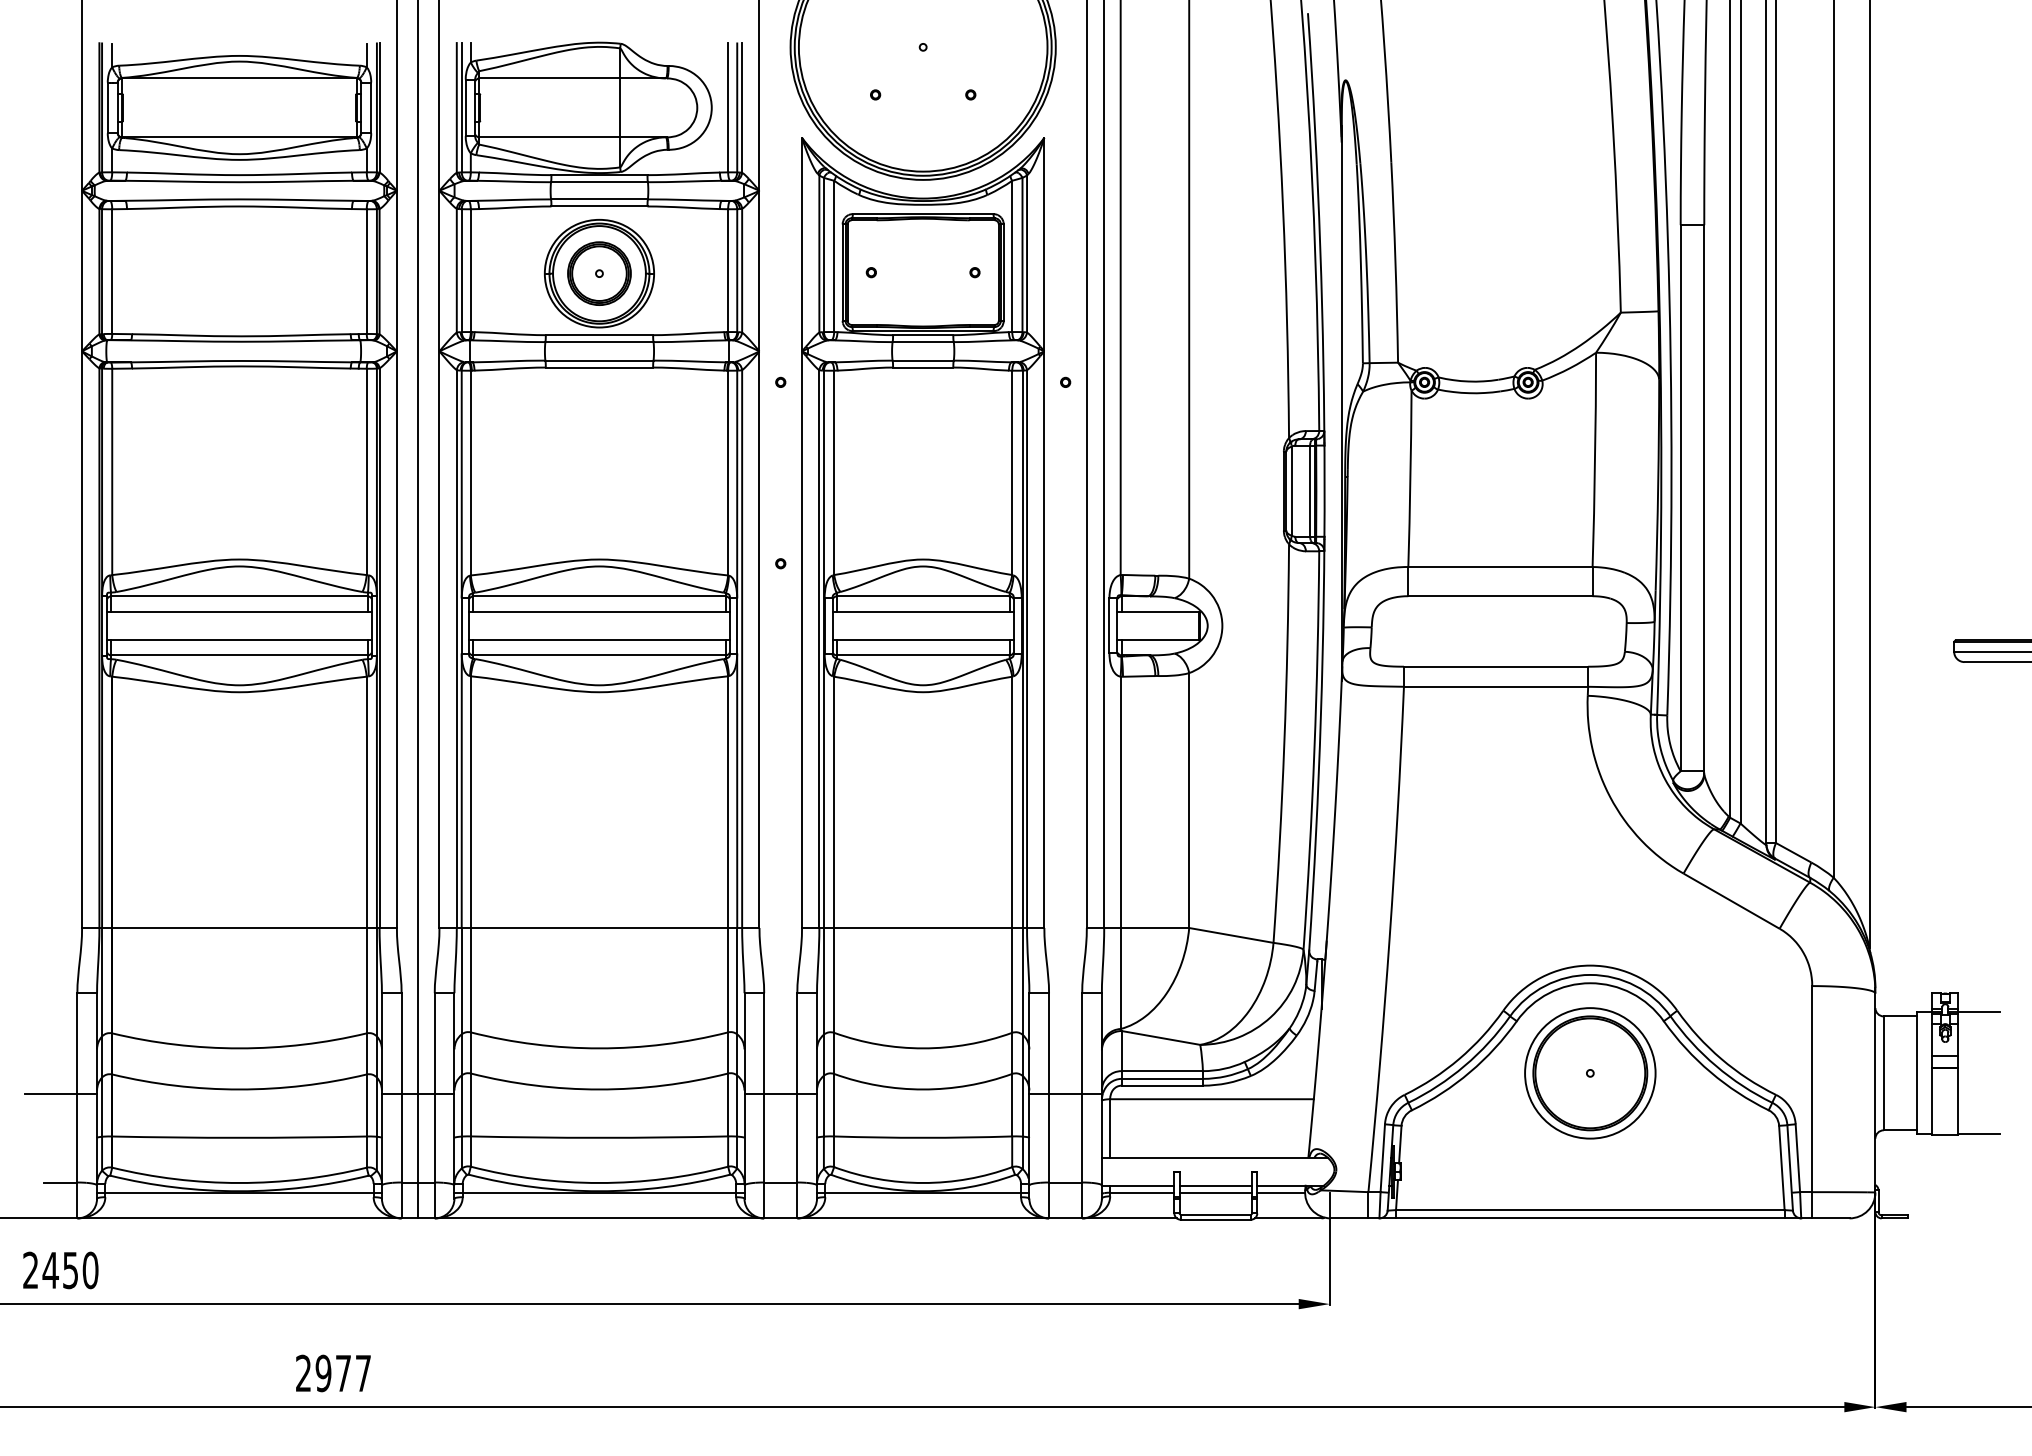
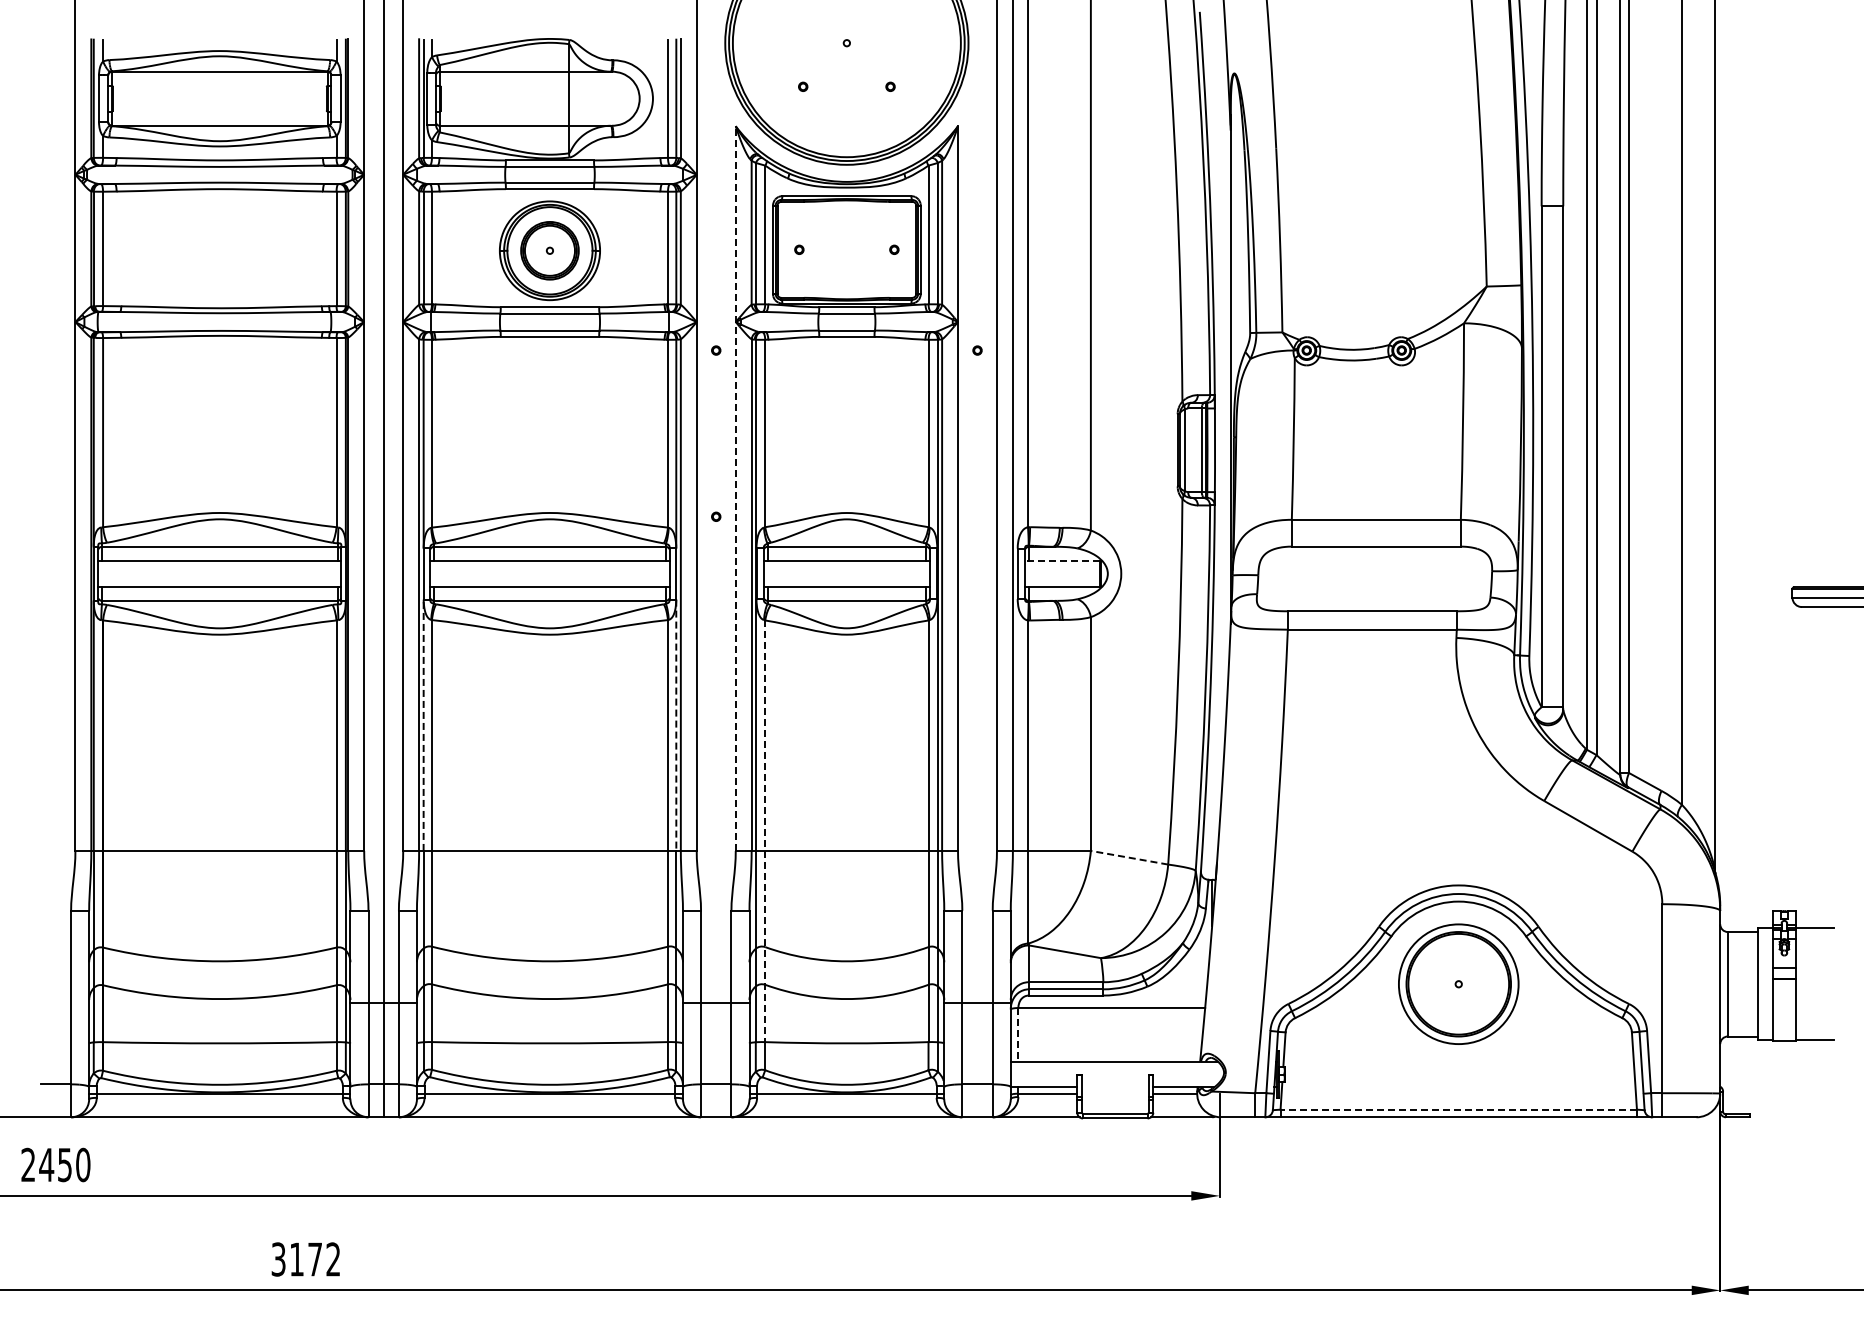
line: (801, 532) -> (735, 488), solid -> dashed
line: (1158, 612) -> (1062, 561), solid -> dashed
line: (461, 791) -> (423, 725), solid -> dashed
line: (737, 791) -> (676, 725), solid -> dashed
line: (834, 906) -> (765, 831), solid -> dashed
line: (1231, 935) -> (1129, 857), solid -> dashed
line: (60, 1094) -> (55, 1003), removed
line: (1110, 1128) -> (1018, 1034), solid -> dashed
line: (1216, 1185) -> (1115, 1087), removed
line: (1216, 1192) -> (1115, 1093), removed
line: (1590, 1209) -> (1458, 1109), solid -> dashed
text: (332, 1373) -> (305, 1259), 2977 -> 3172

